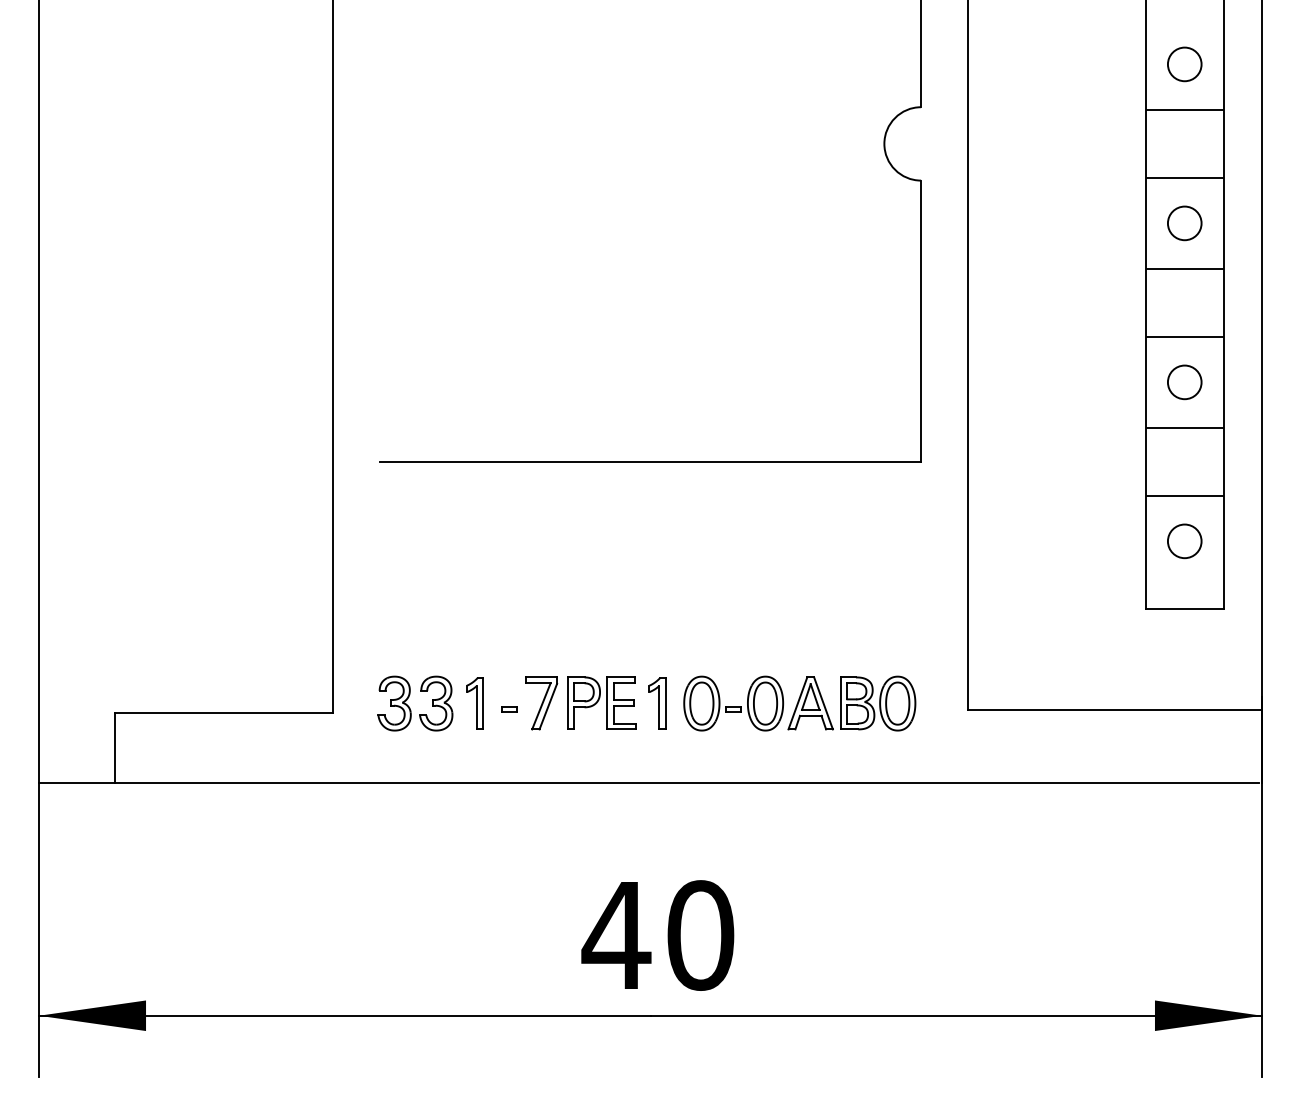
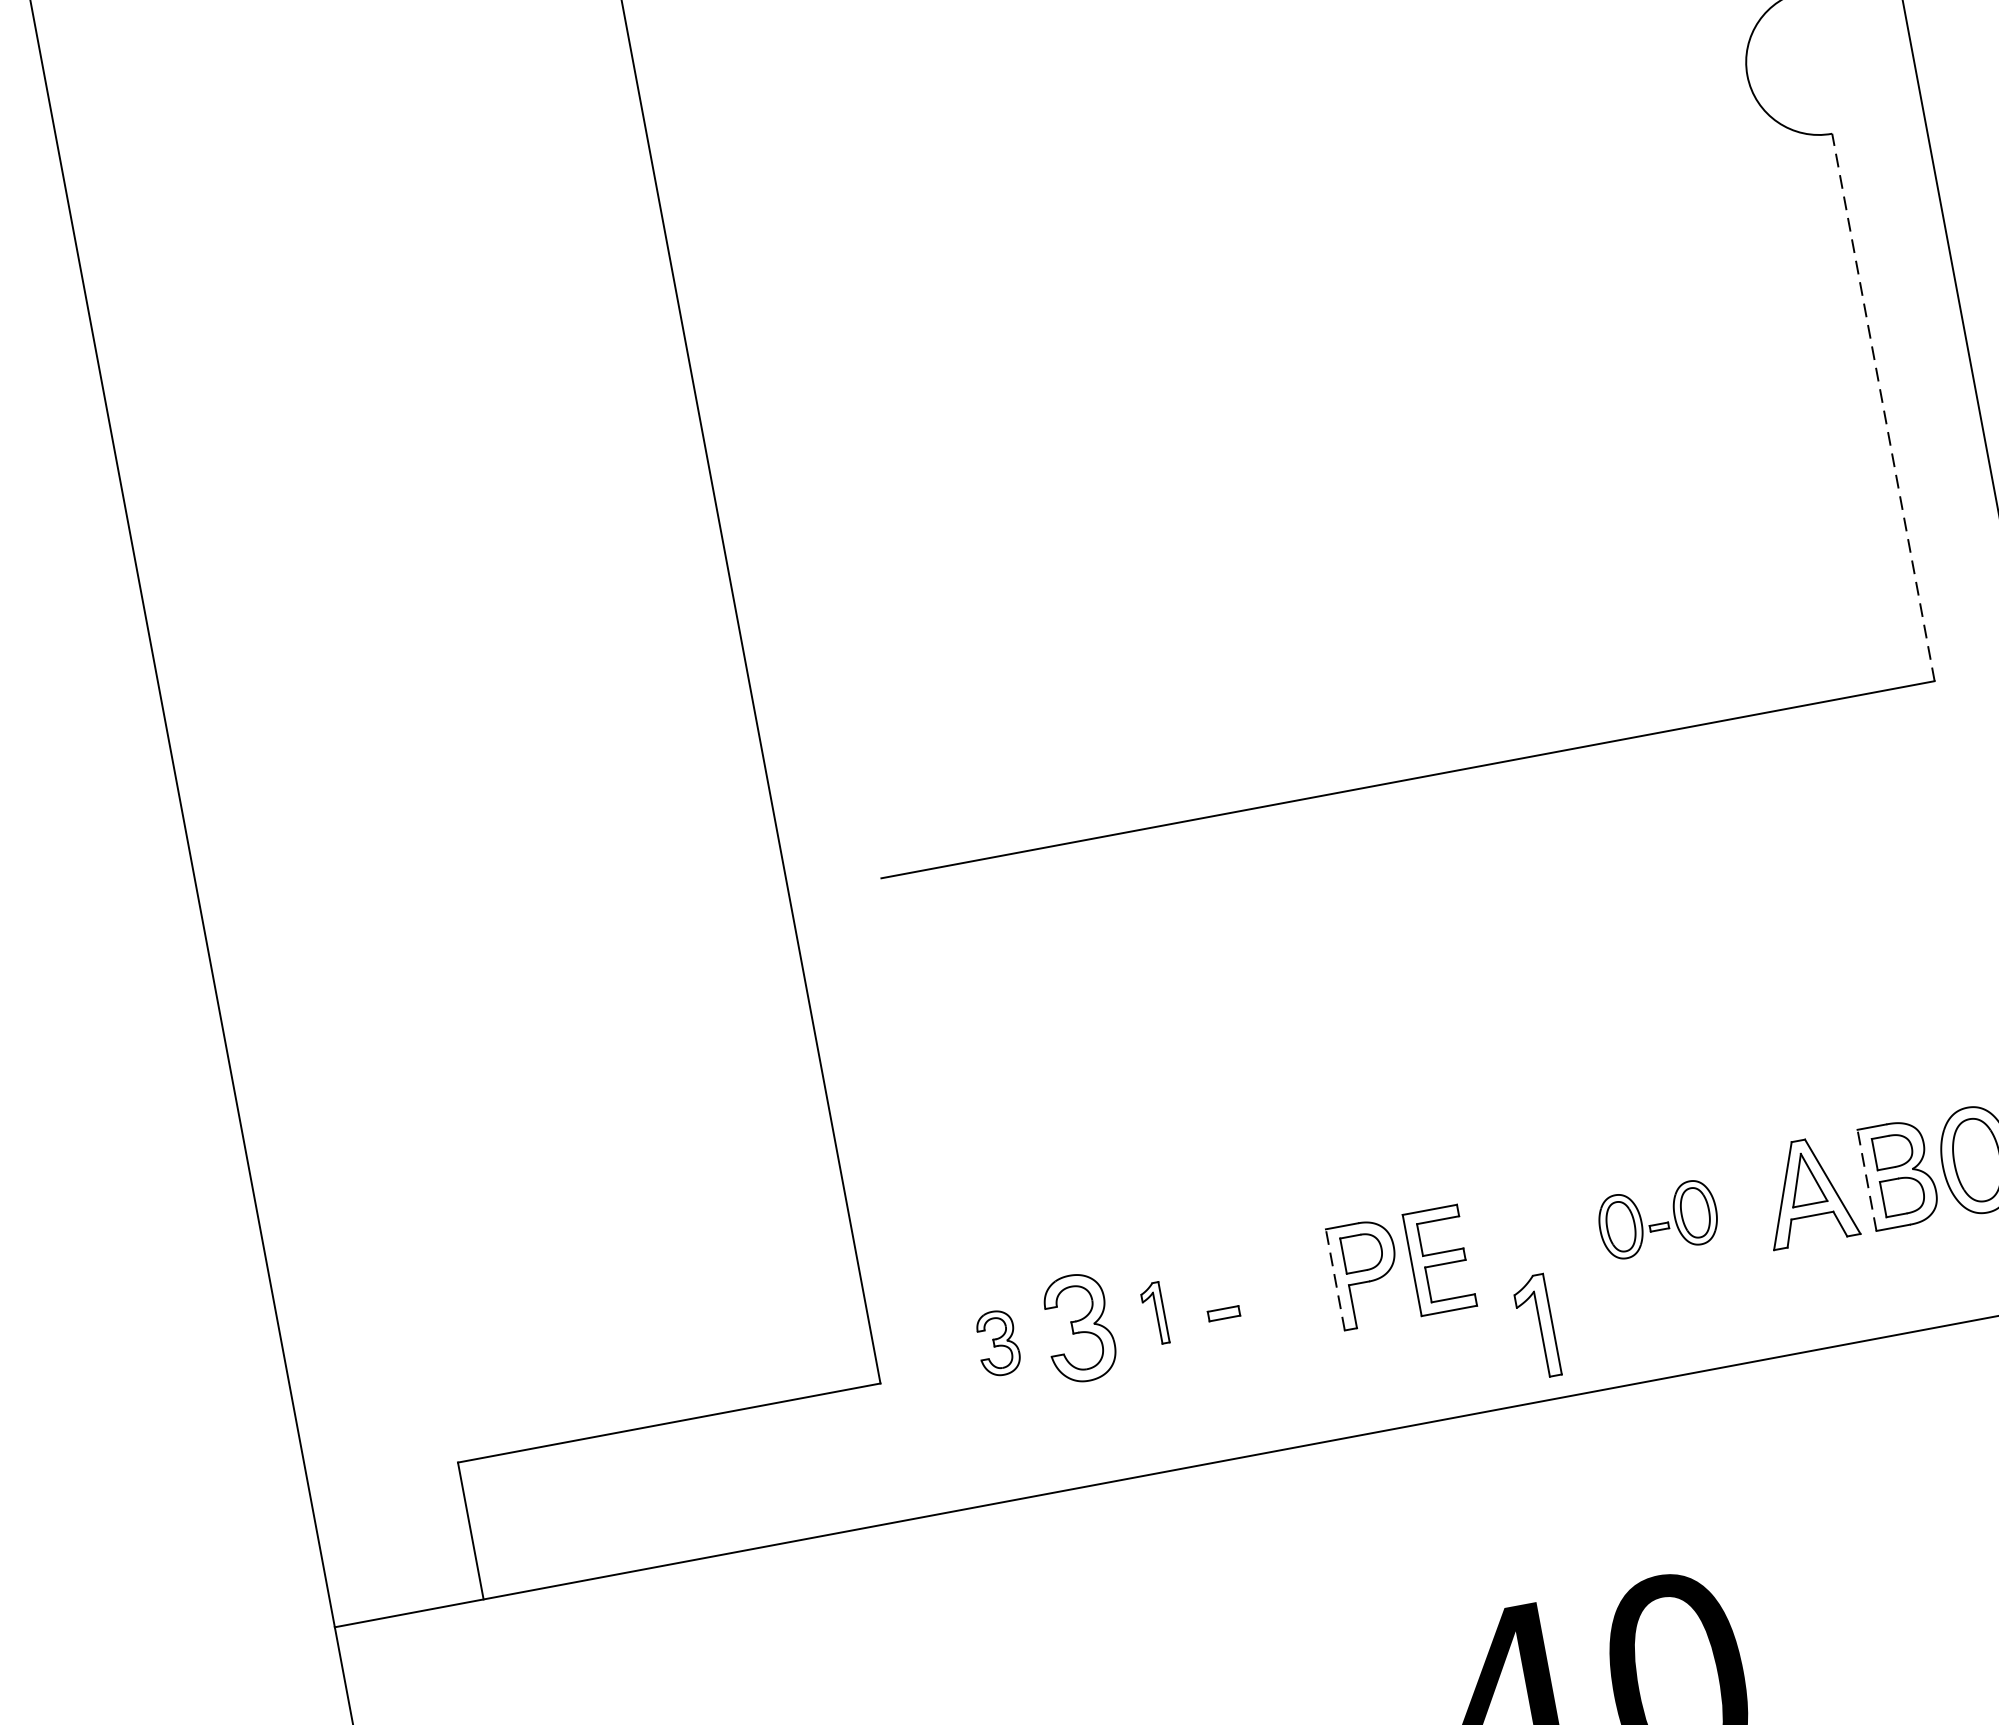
line: (921, 321) -> (1884, 407), solid -> dashed
part: (394, 703) -> (997, 1343), size x0.6
part: (474, 703) -> (1153, 1314), size x0.6
part: (541, 703) -> (1283, 1289), removed
line: (567, 703) -> (1334, 1280), solid -> dashed
part: (657, 703) -> (1536, 1327), moved
part: (733, 703) -> (1657, 1219), size x0.6
line: (841, 703) -> (1867, 1180), solid -> dashed

